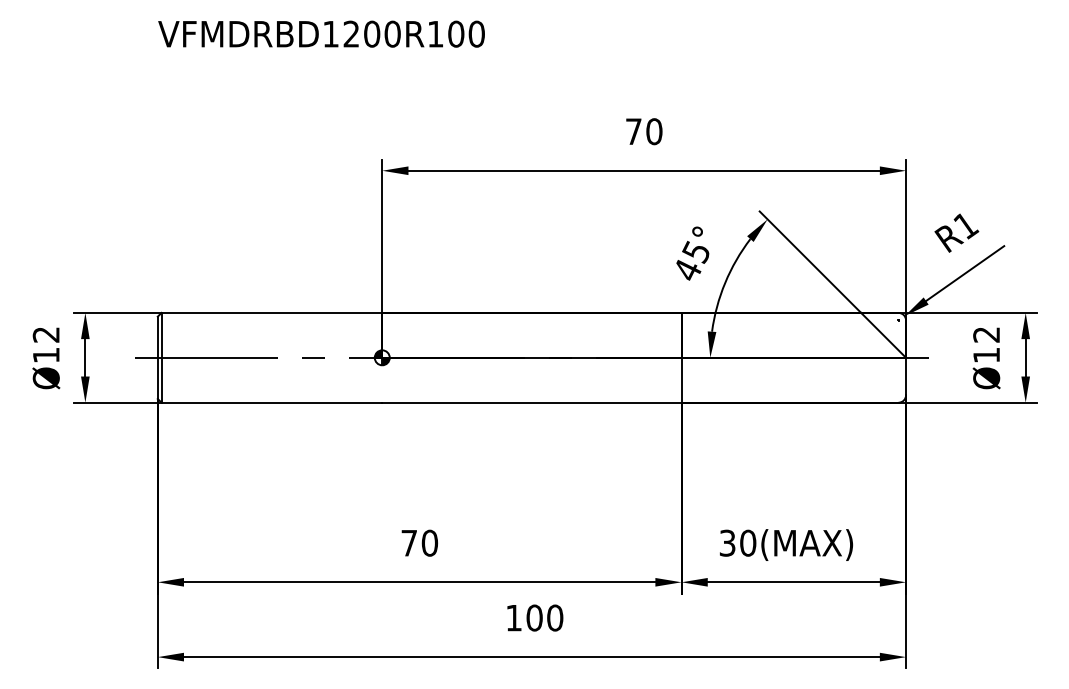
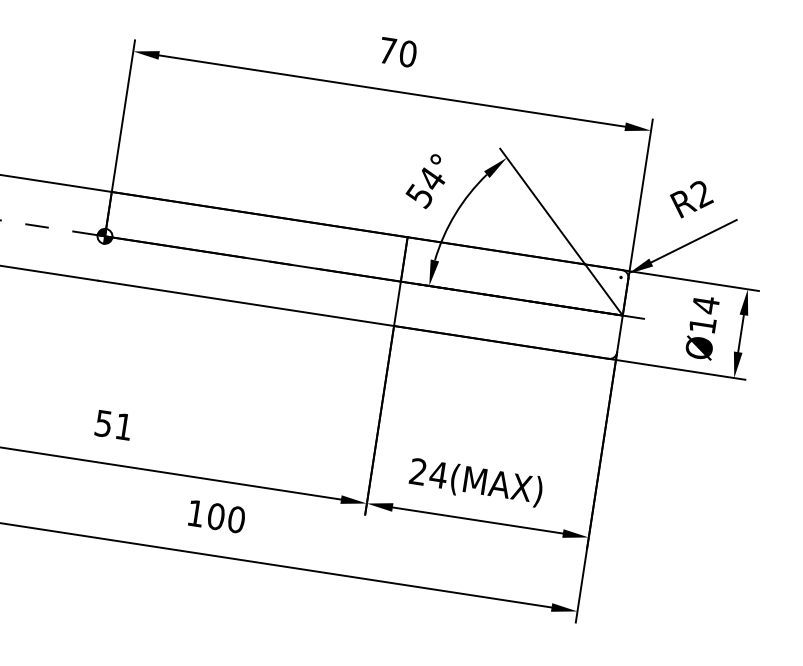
text: (966, 226) -> (702, 194), R1 -> R2
text: (691, 261) -> (425, 187), 45° -> 54°
text: (986, 334) -> (705, 304), Ø12 -> Ø14
text: (419, 542) -> (113, 424), 70 -> 51
text: (737, 542) -> (428, 472), 30(MAX) -> 24(MAX)

